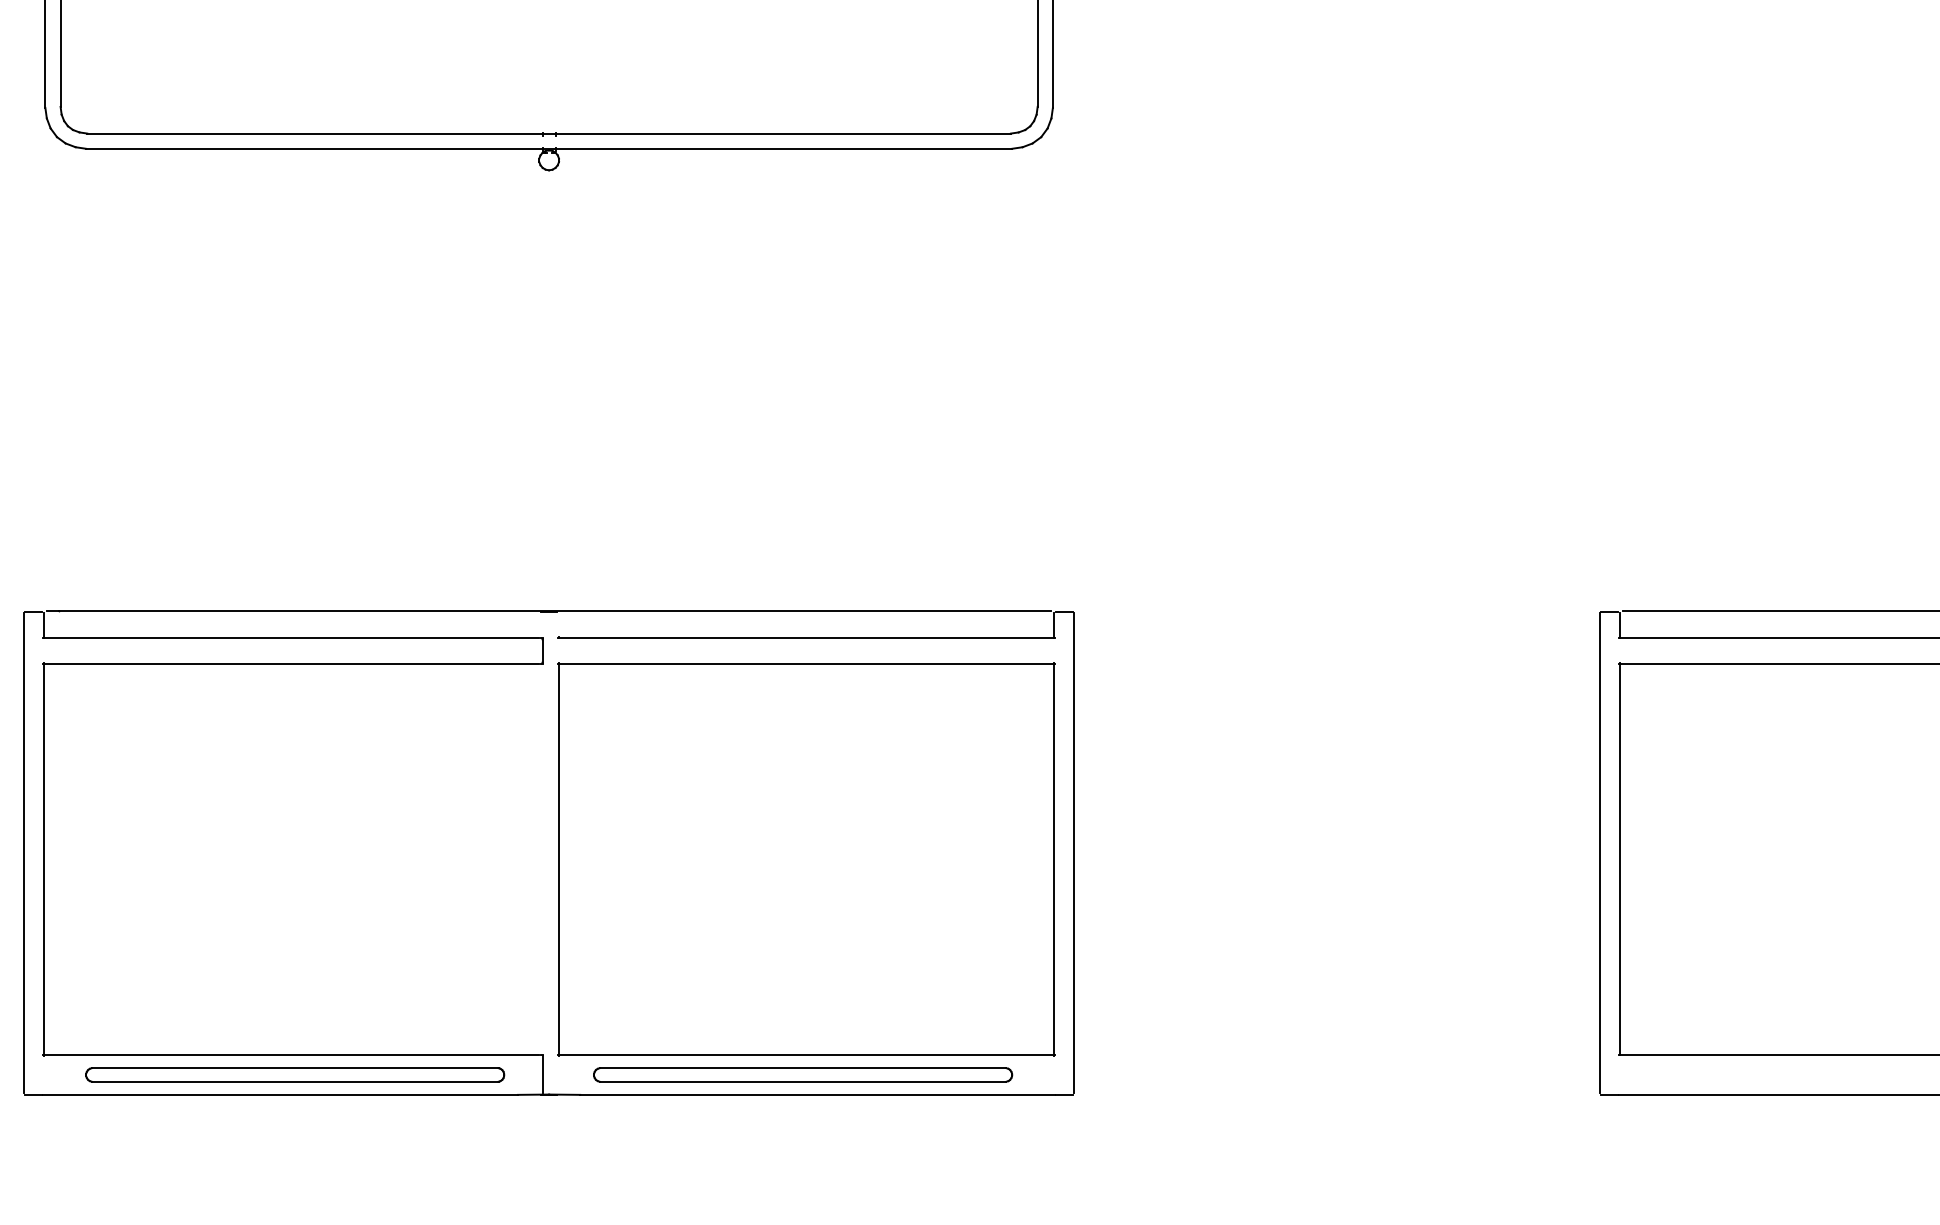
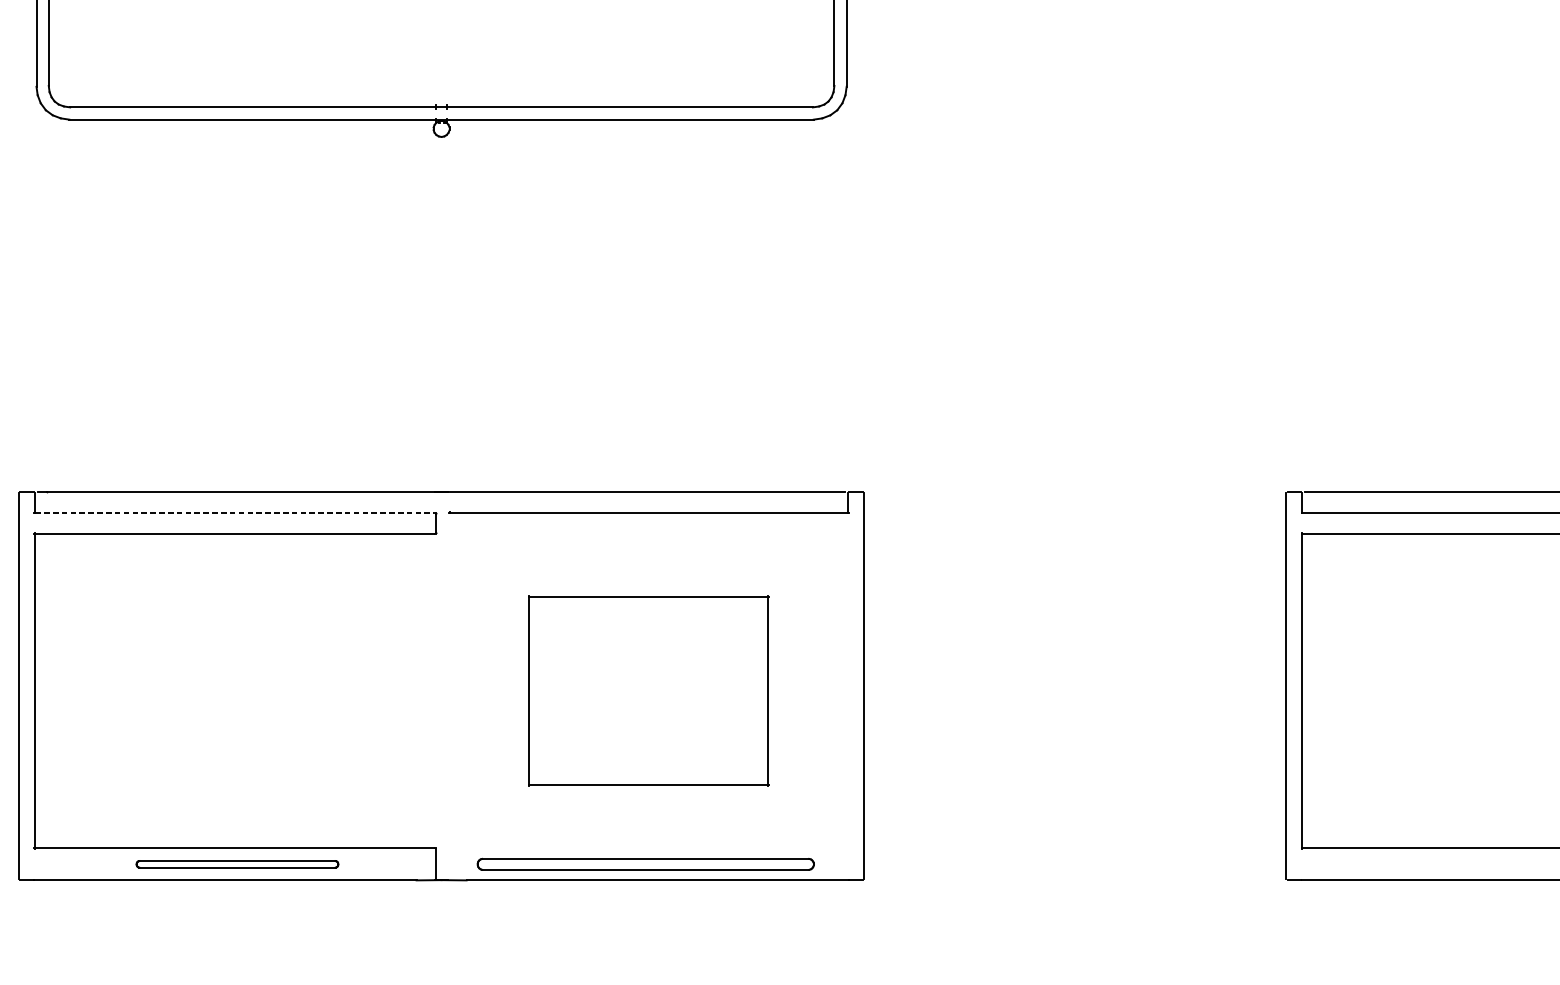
line: (291, 637) -> (234, 512), solid -> dashed
part: (806, 859) -> (648, 691), size x0.6
part: (295, 1074) -> (237, 863), size x0.6

